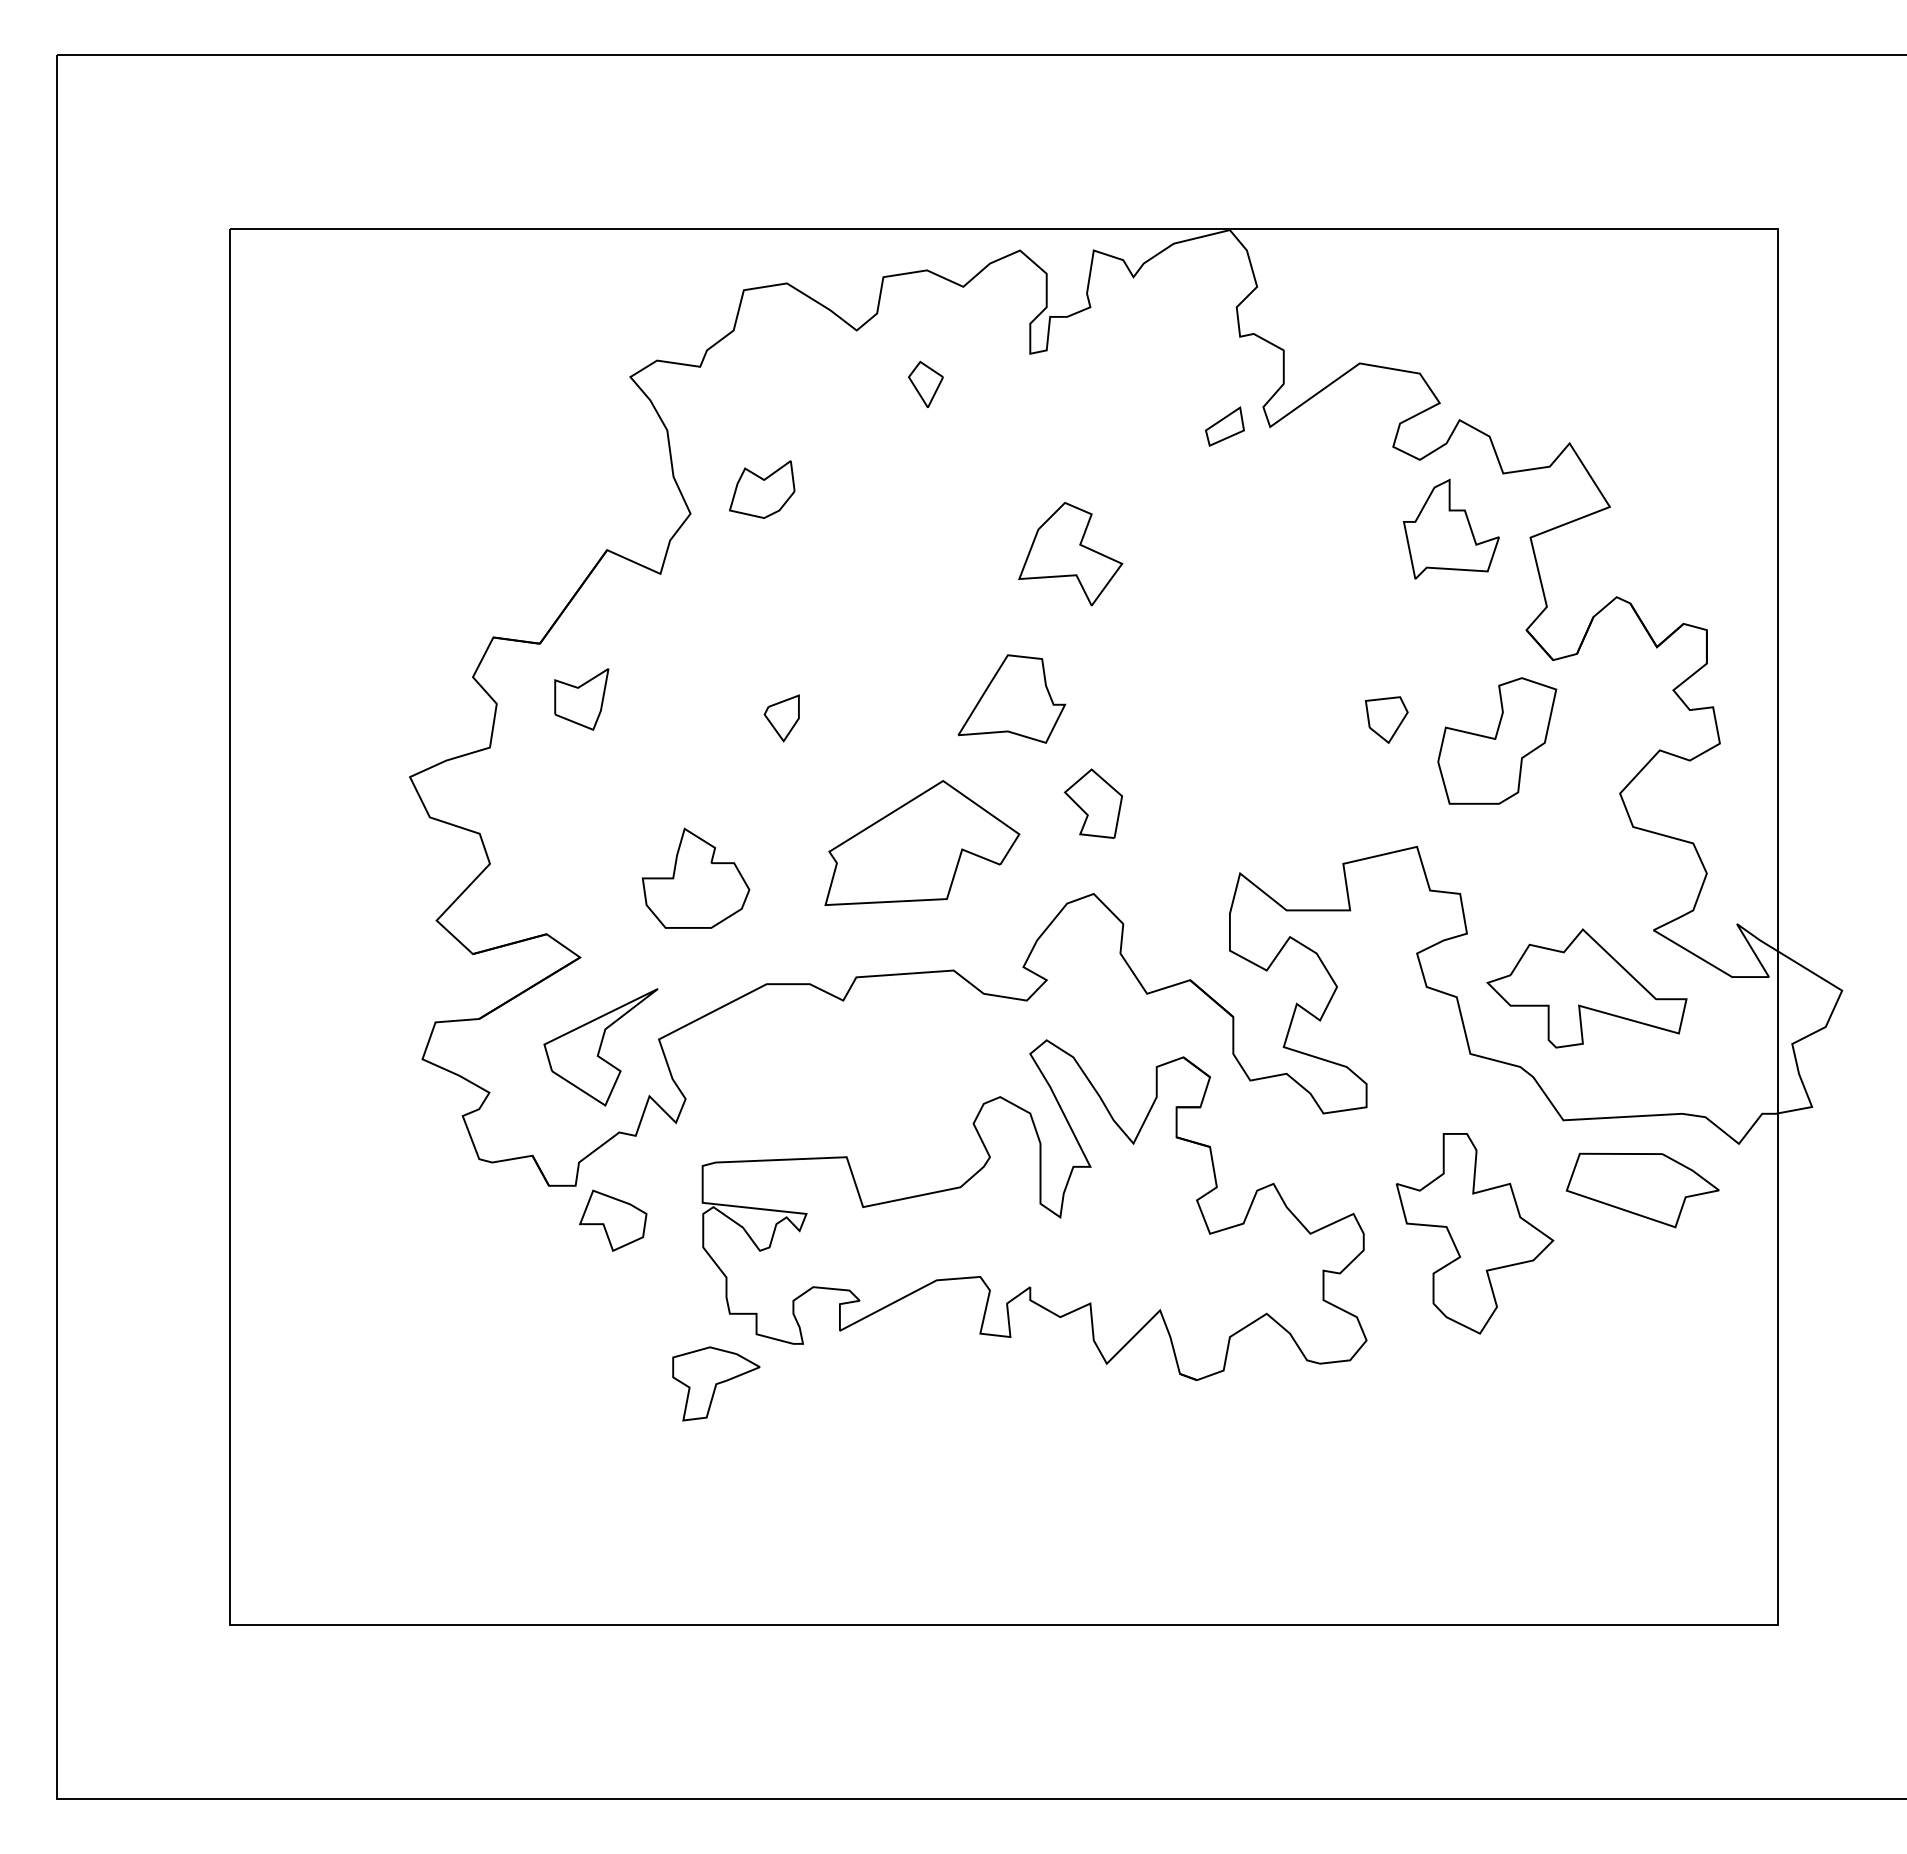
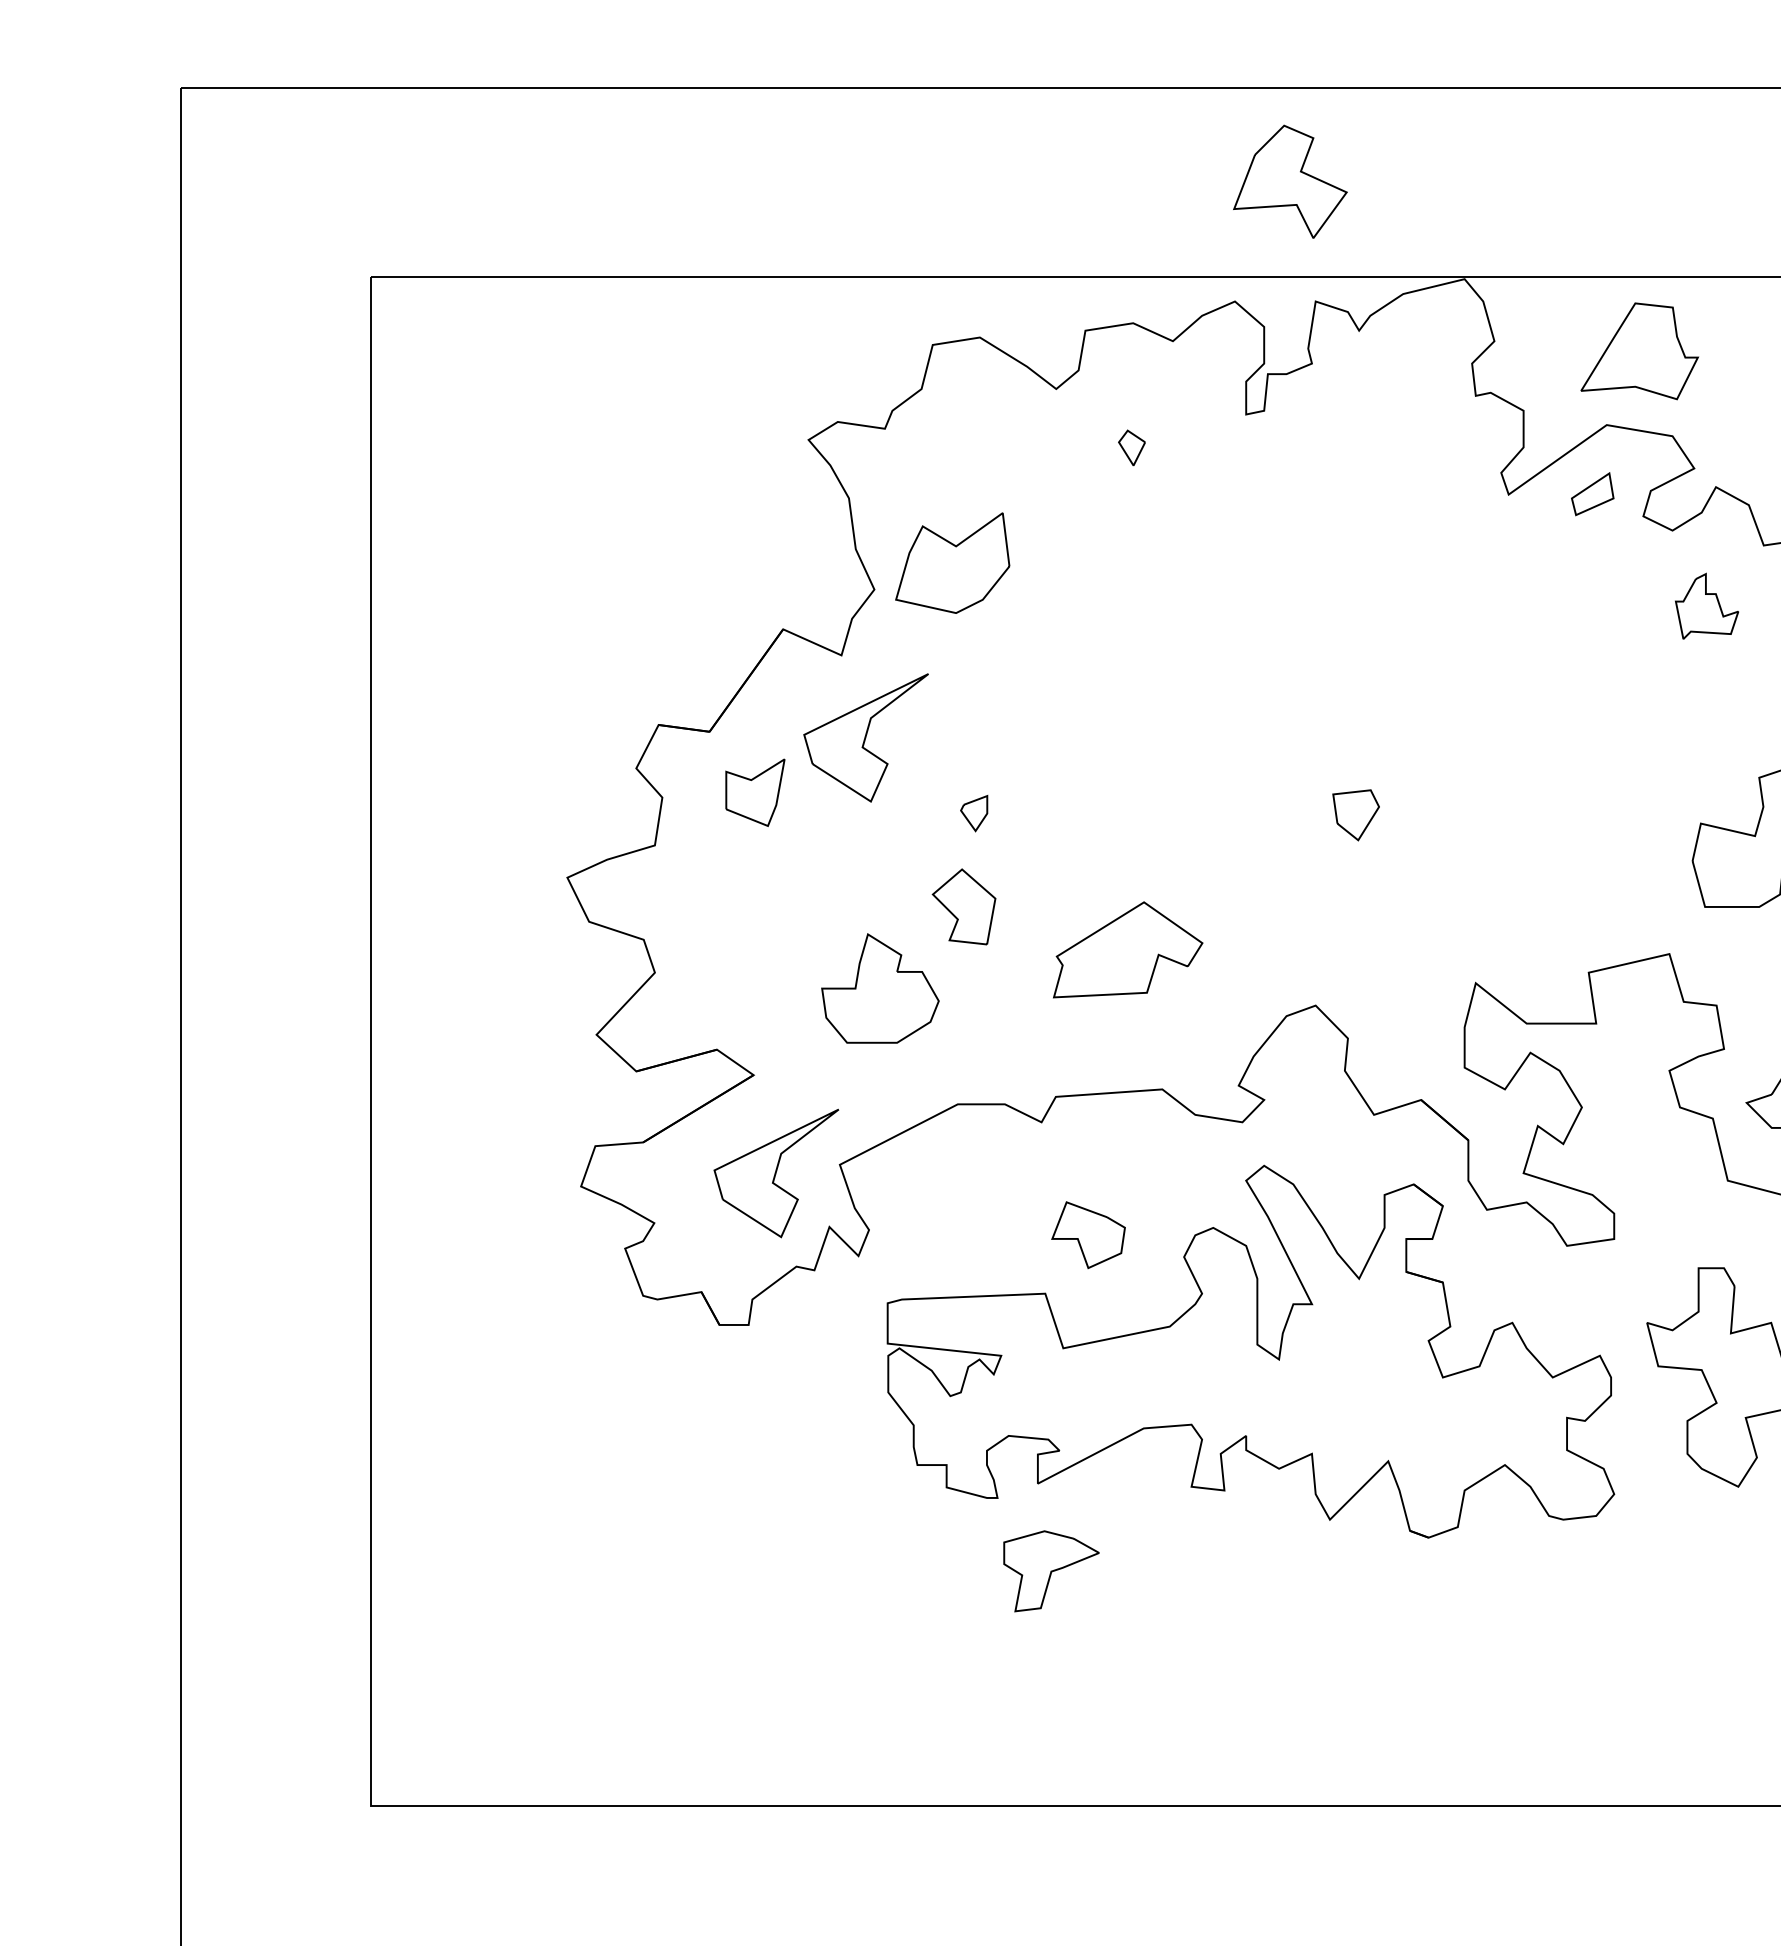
part: (925, 383) -> (1131, 447), size x0.7
part: (1224, 426) -> (1592, 494), moved
part: (762, 489) -> (953, 563), size x1.6
part: (1451, 528) -> (1707, 605), size x0.6
part: (1070, 554) -> (1290, 182), moved
part: (682, 649) -> (865, 738), added
part: (1011, 698) -> (1639, 350), moved
part: (781, 718) -> (973, 813), size x0.7
part: (1386, 719) -> (1355, 814), moved
part: (1092, 803) -> (962, 906), moved
part: (922, 842) -> (1128, 949), size x0.7
part: (613, 1220) -> (1088, 1234), moved
part: (716, 1383) -> (1051, 1570), moved

